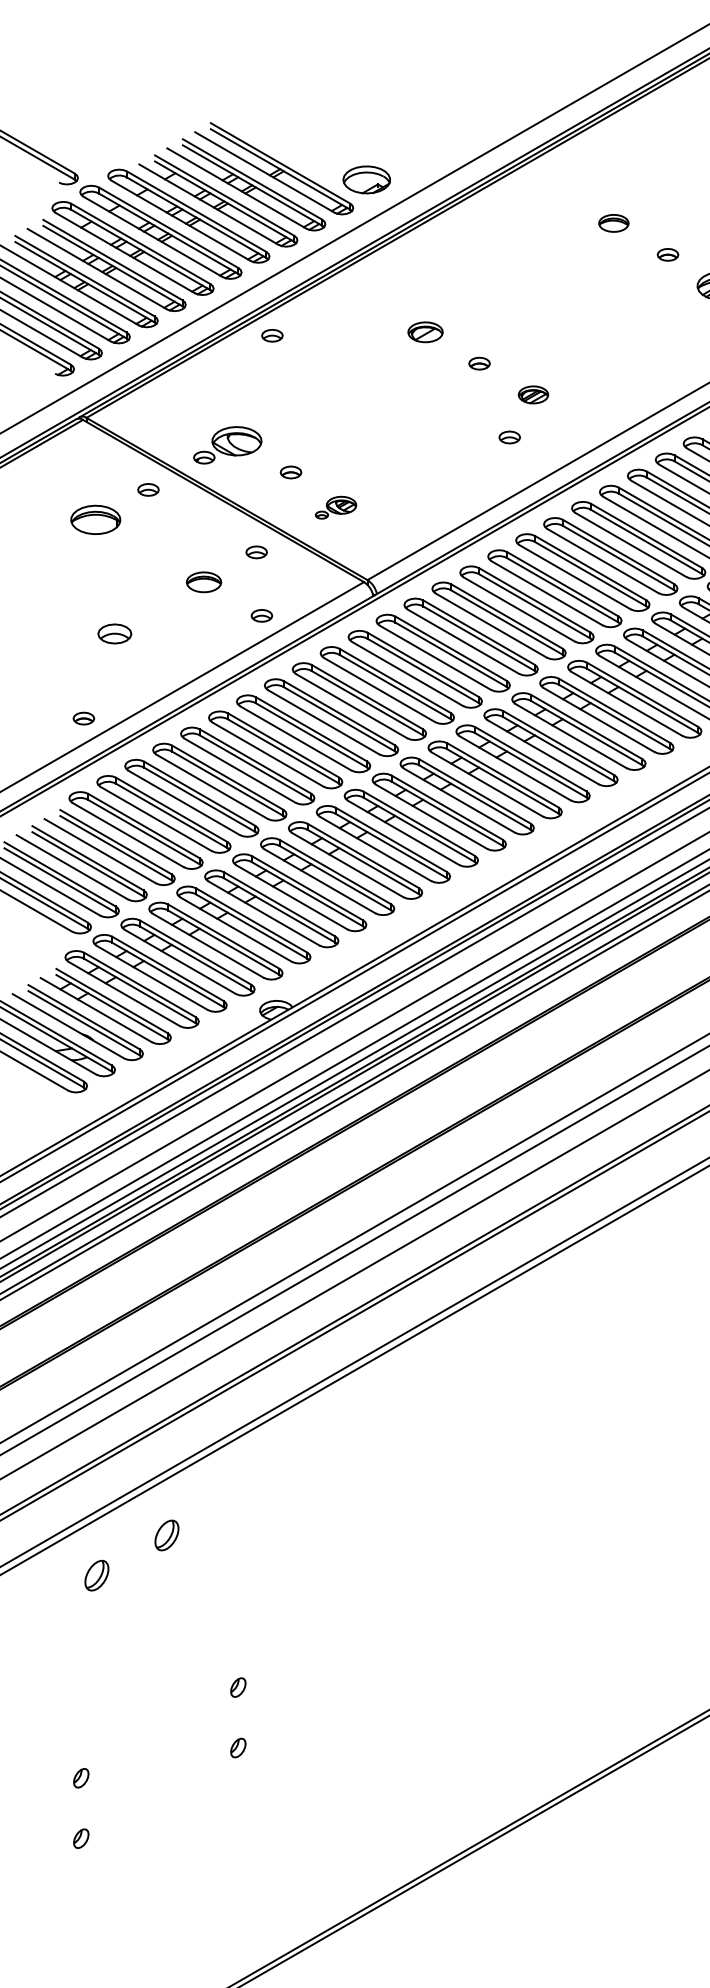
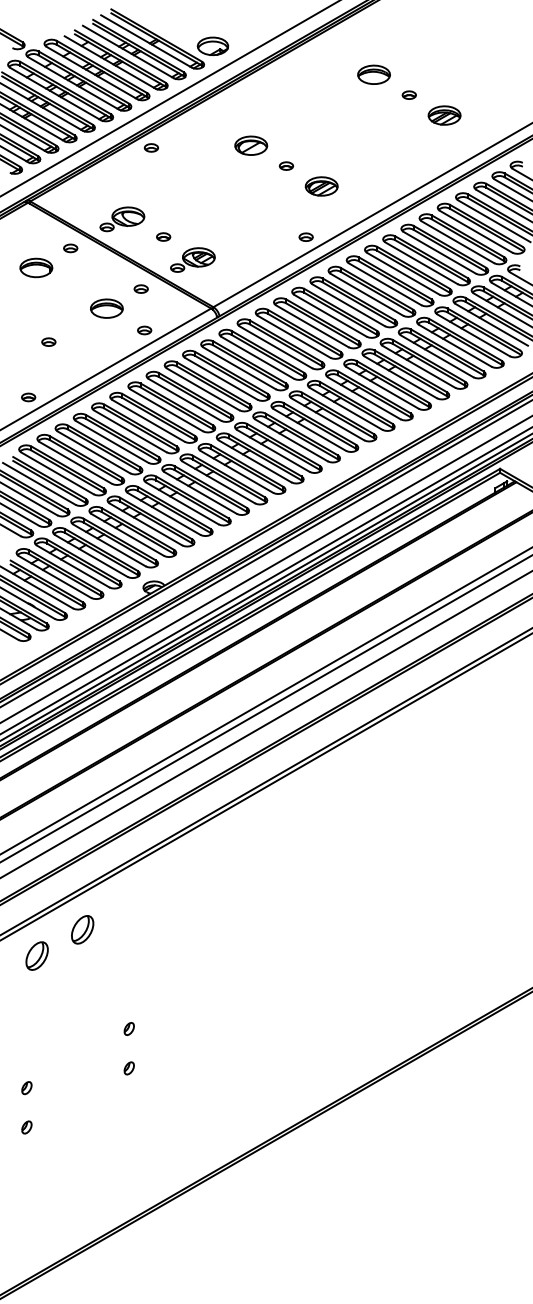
part: (613, 223) -> (373, 74), size x1.67
part: (425, 332) -> (251, 145), size x1.43
part: (533, 394) -> (321, 186), size x1.67
part: (508, 436) -> (305, 236), moved
part: (335, 506) -> (192, 259), size x1.67
part: (203, 582) -> (106, 308), size x1.43
part: (114, 632) -> (48, 341), size x0.62
part: (166, 1534) -> (82, 929), size x1.43
part: (95, 1574) -> (36, 955), size x1.43

